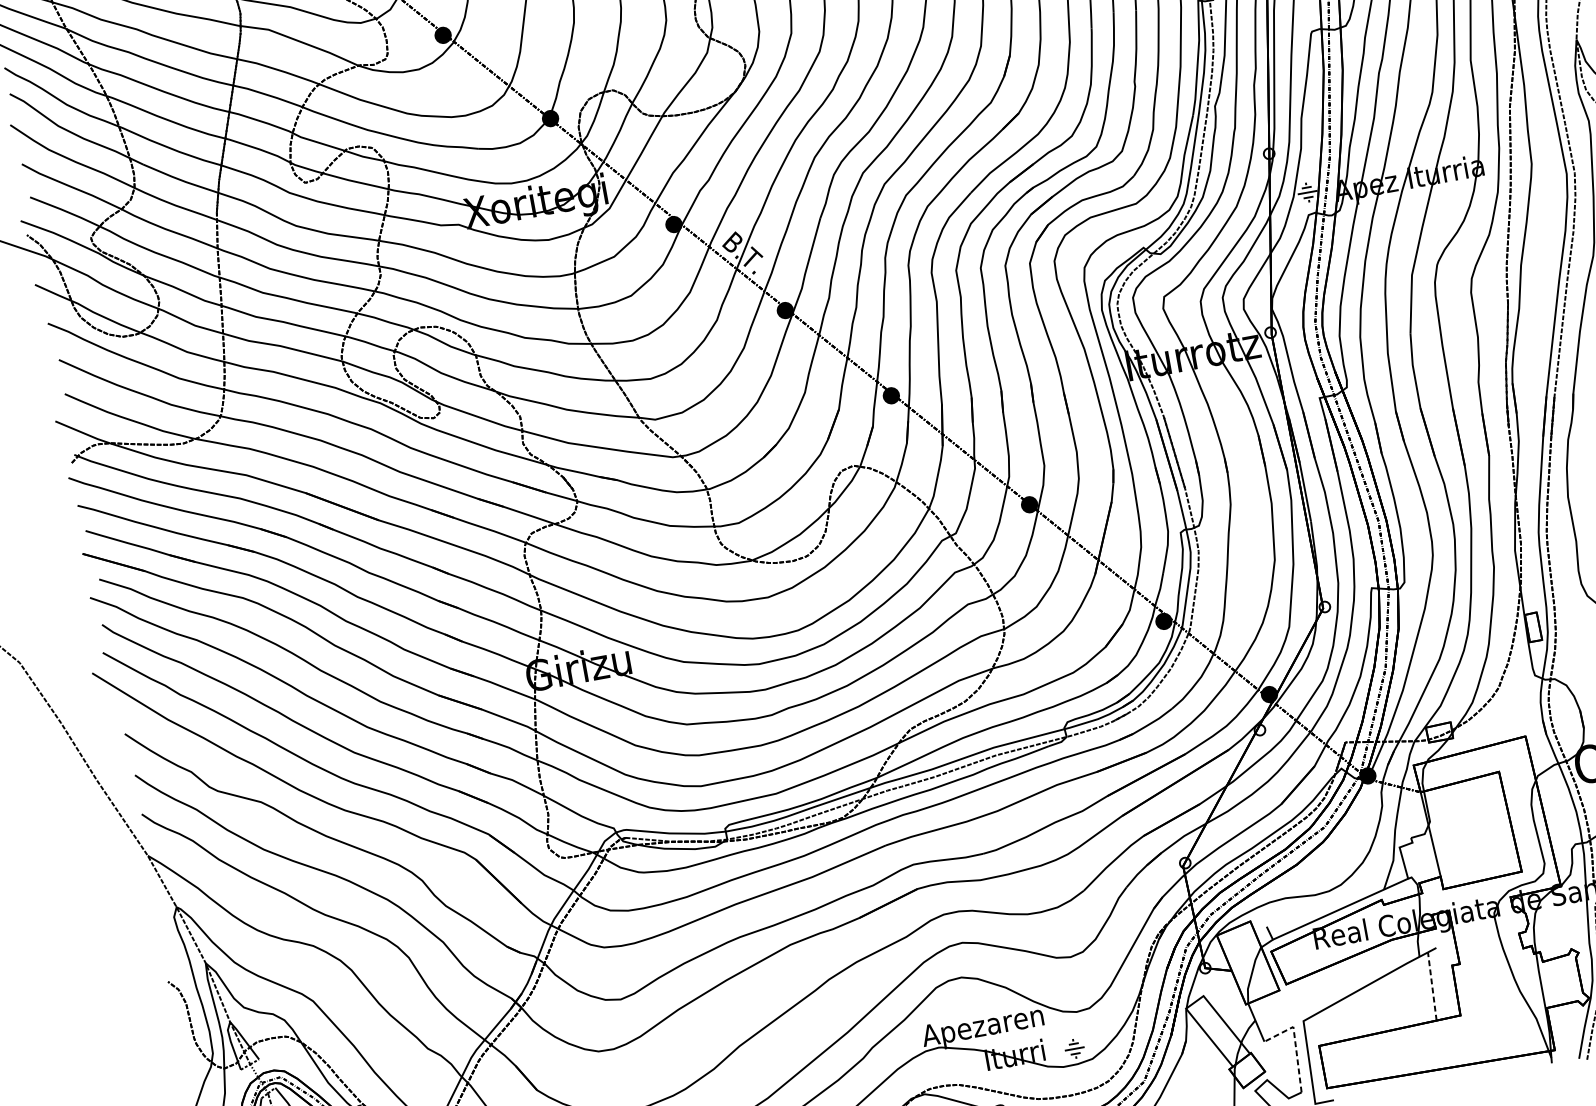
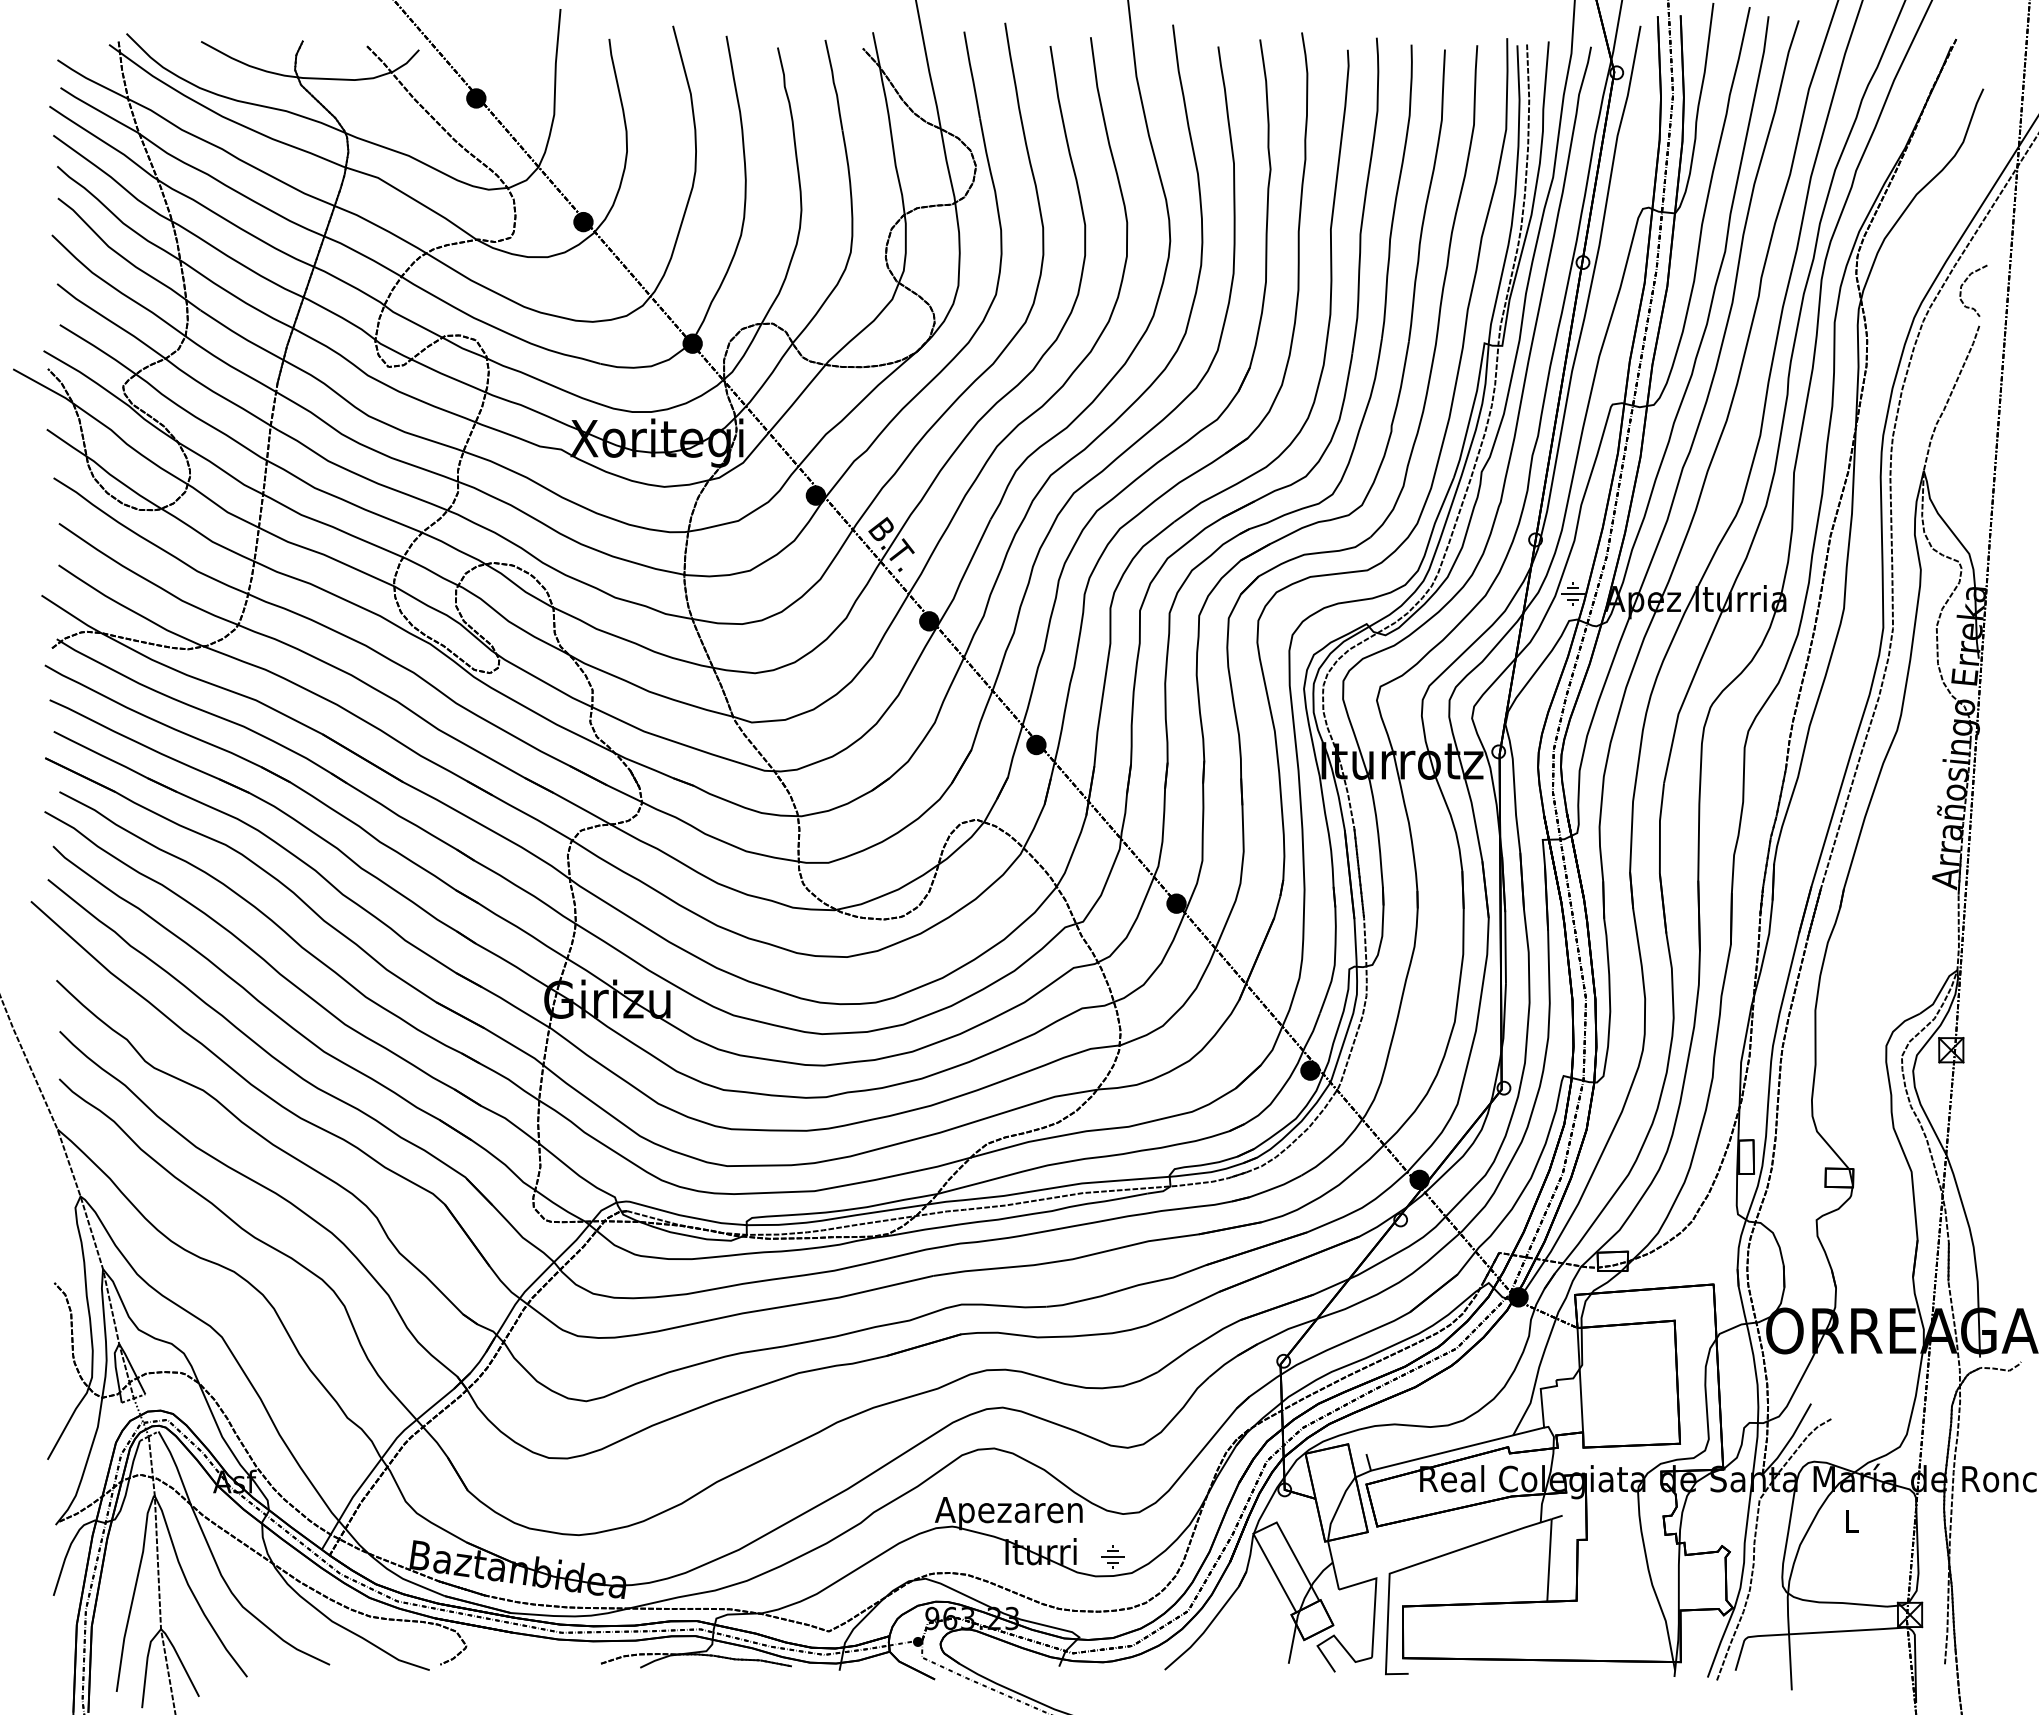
line: (1432, 985) -> (1549, 1559), dashed -> solid
line: (1295, 1042) -> (1375, 1597), dashed -> solid

